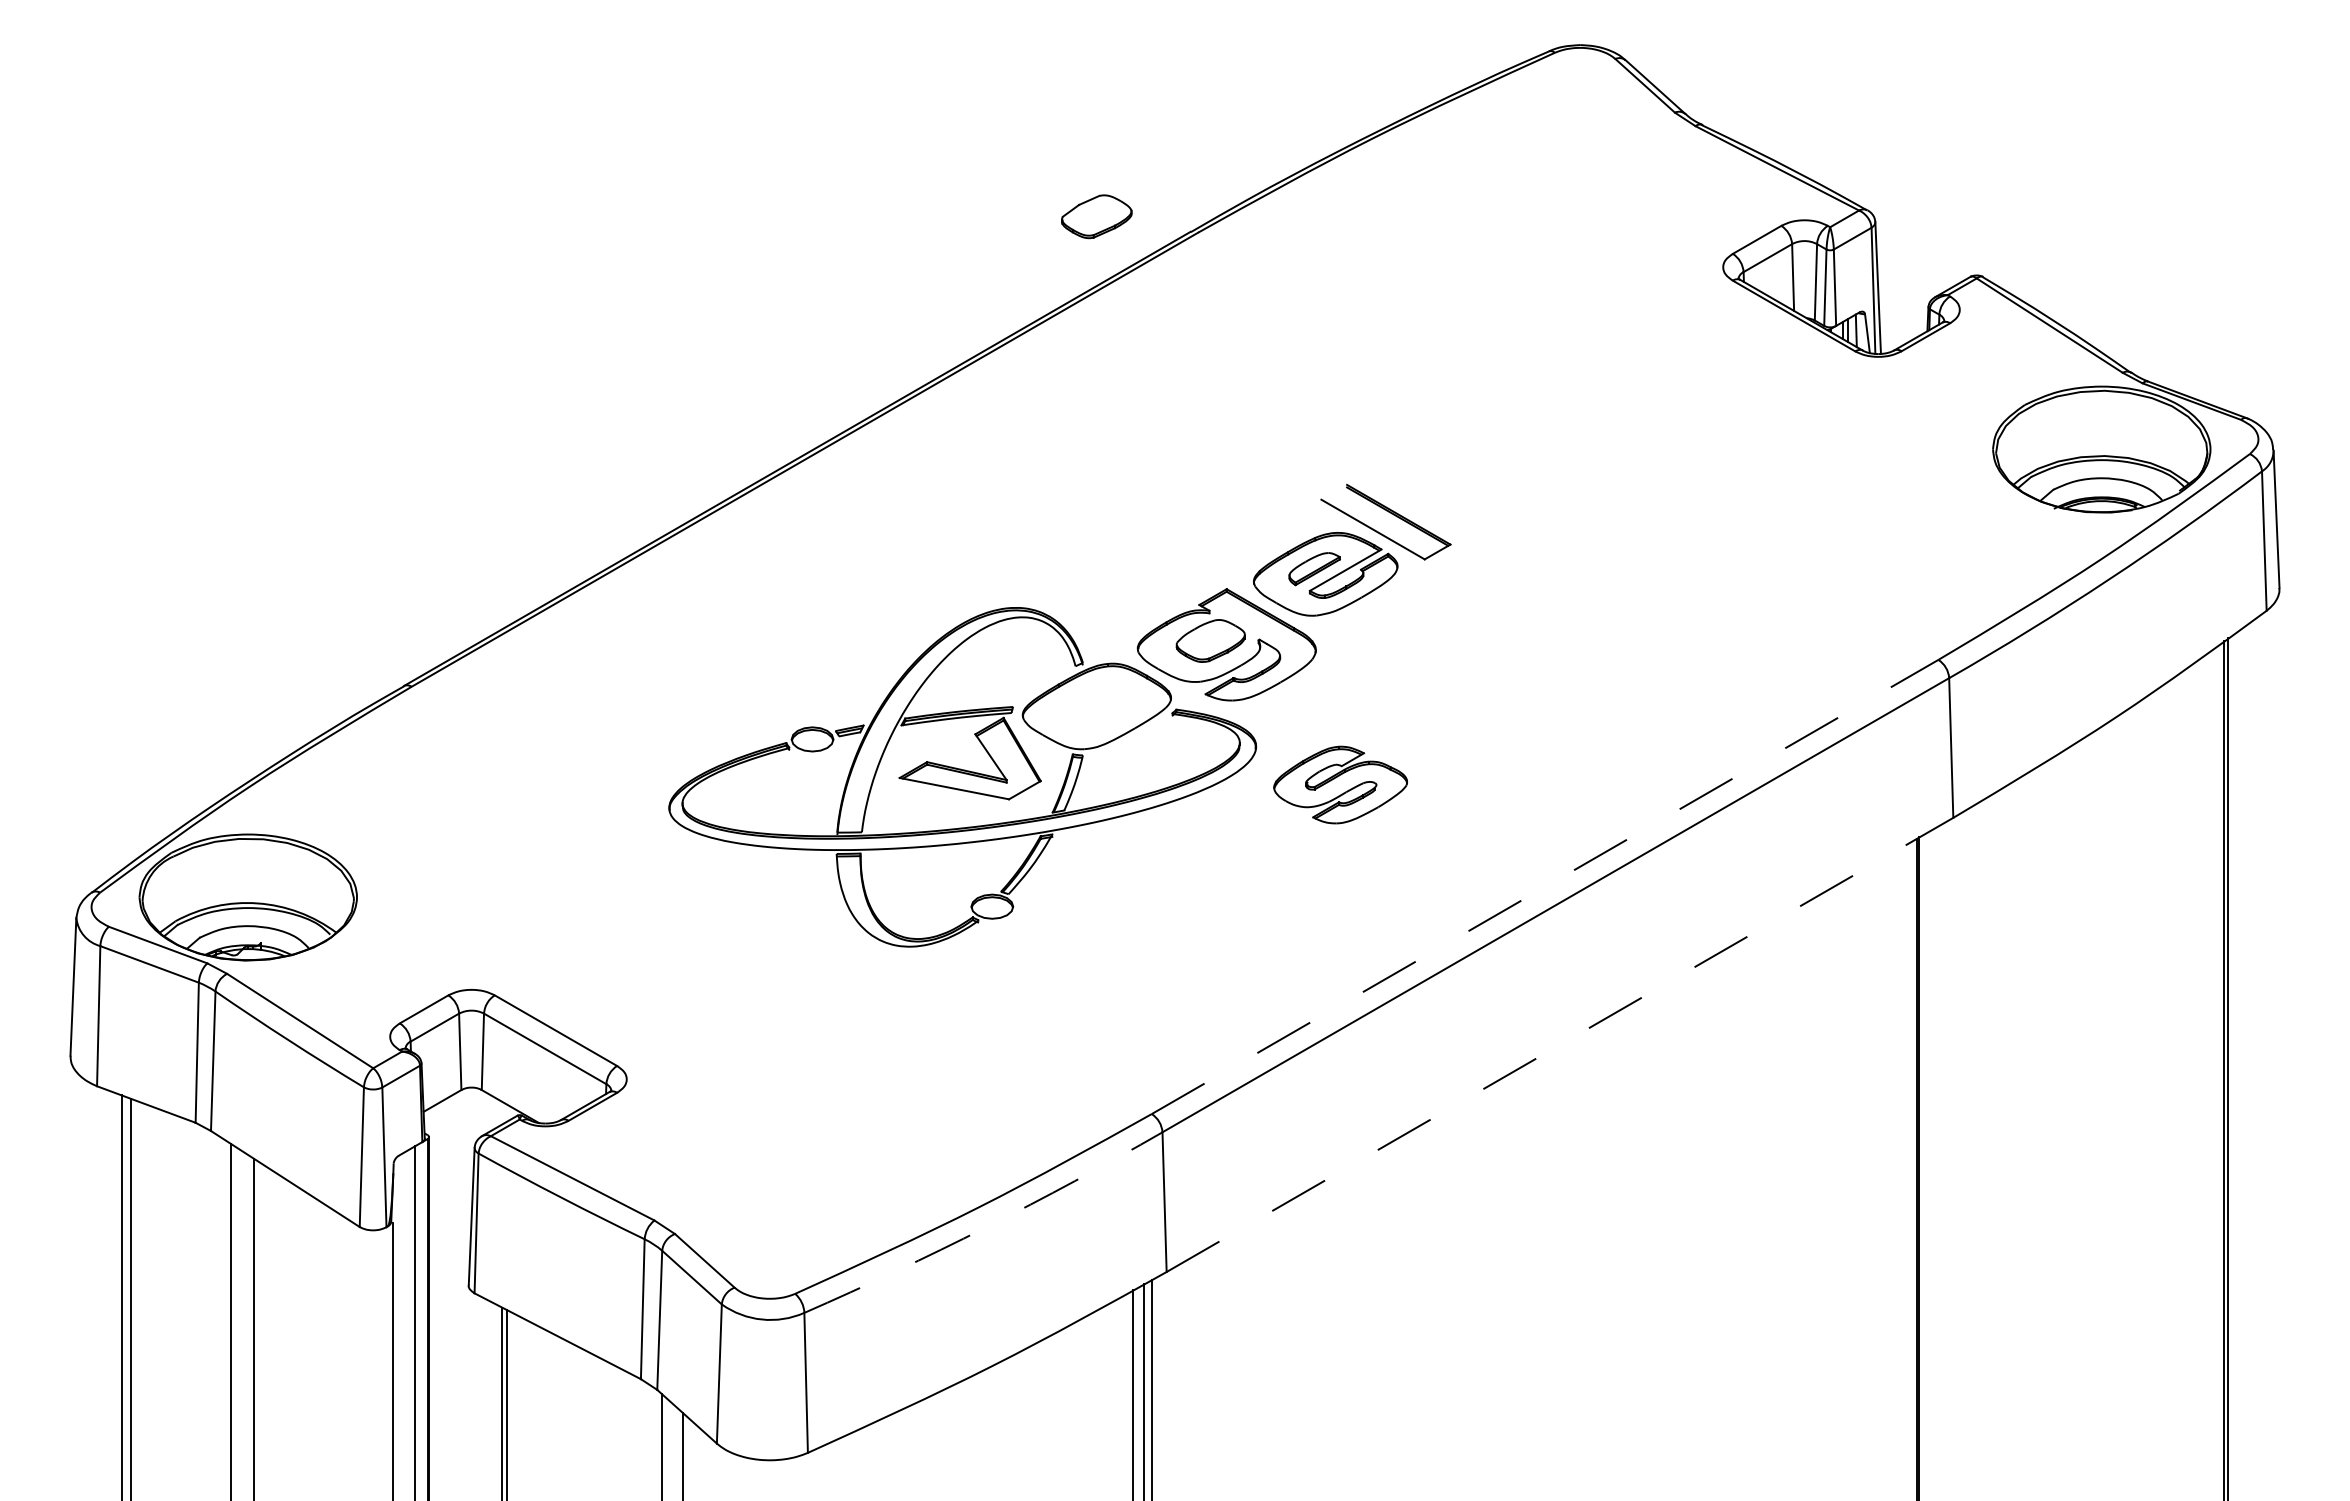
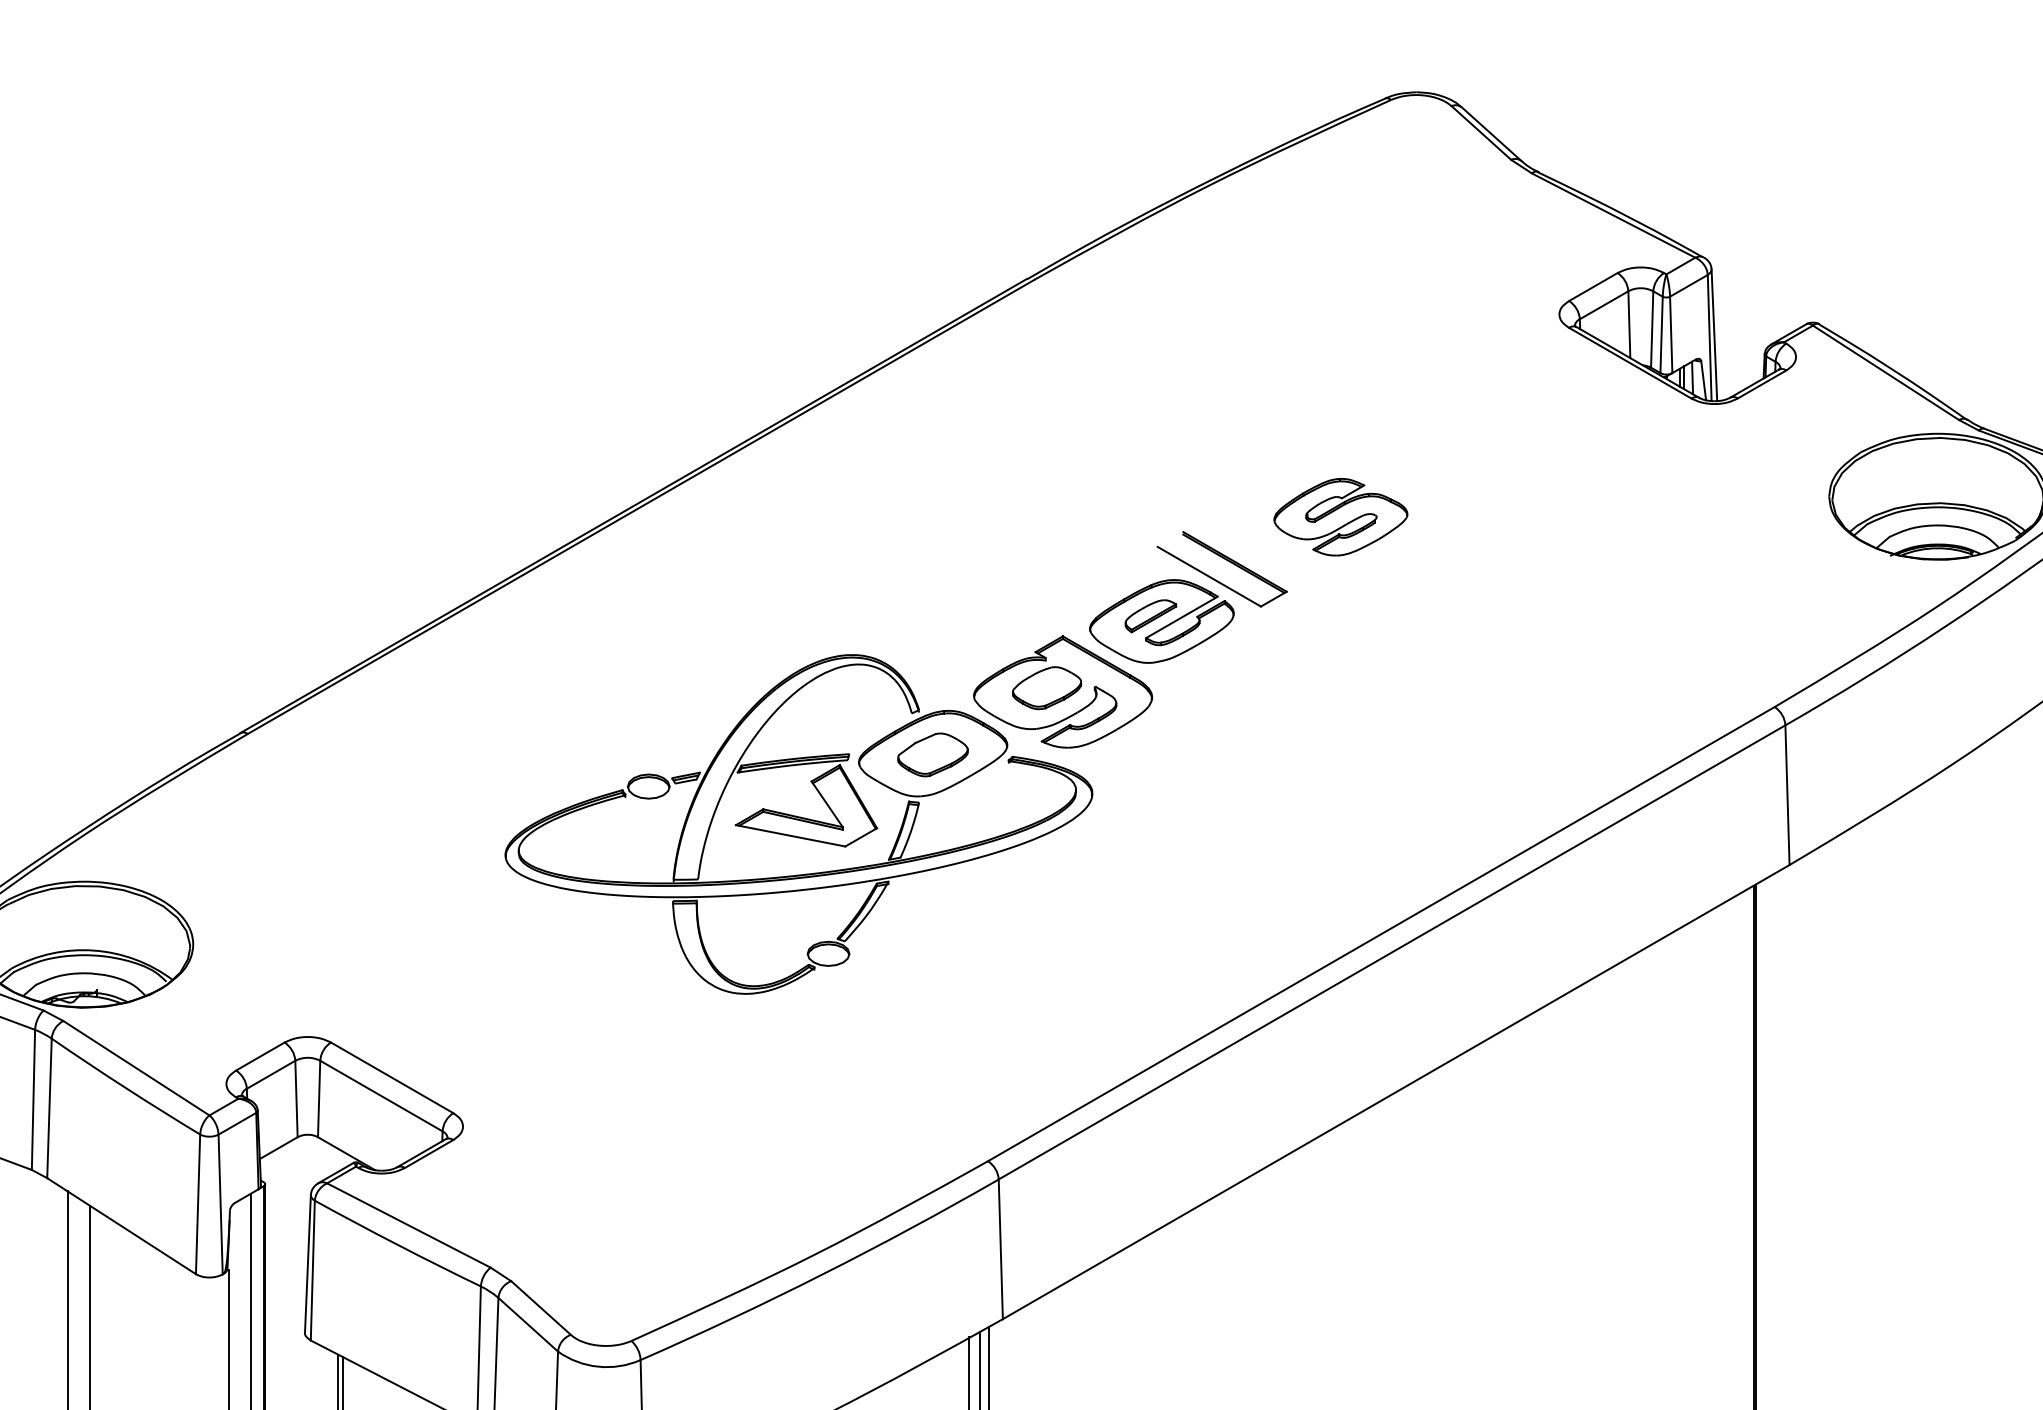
part: (1096, 216) -> (932, 754), moved
part: (1340, 784) -> (1340, 516), moved
line: (1545, 886) -> (1381, 933), dashed -> solid
line: (1560, 1044) -> (1396, 1091), dashed -> solid
arc: (985, 1227) -> (821, 1274), dashed -> solid

